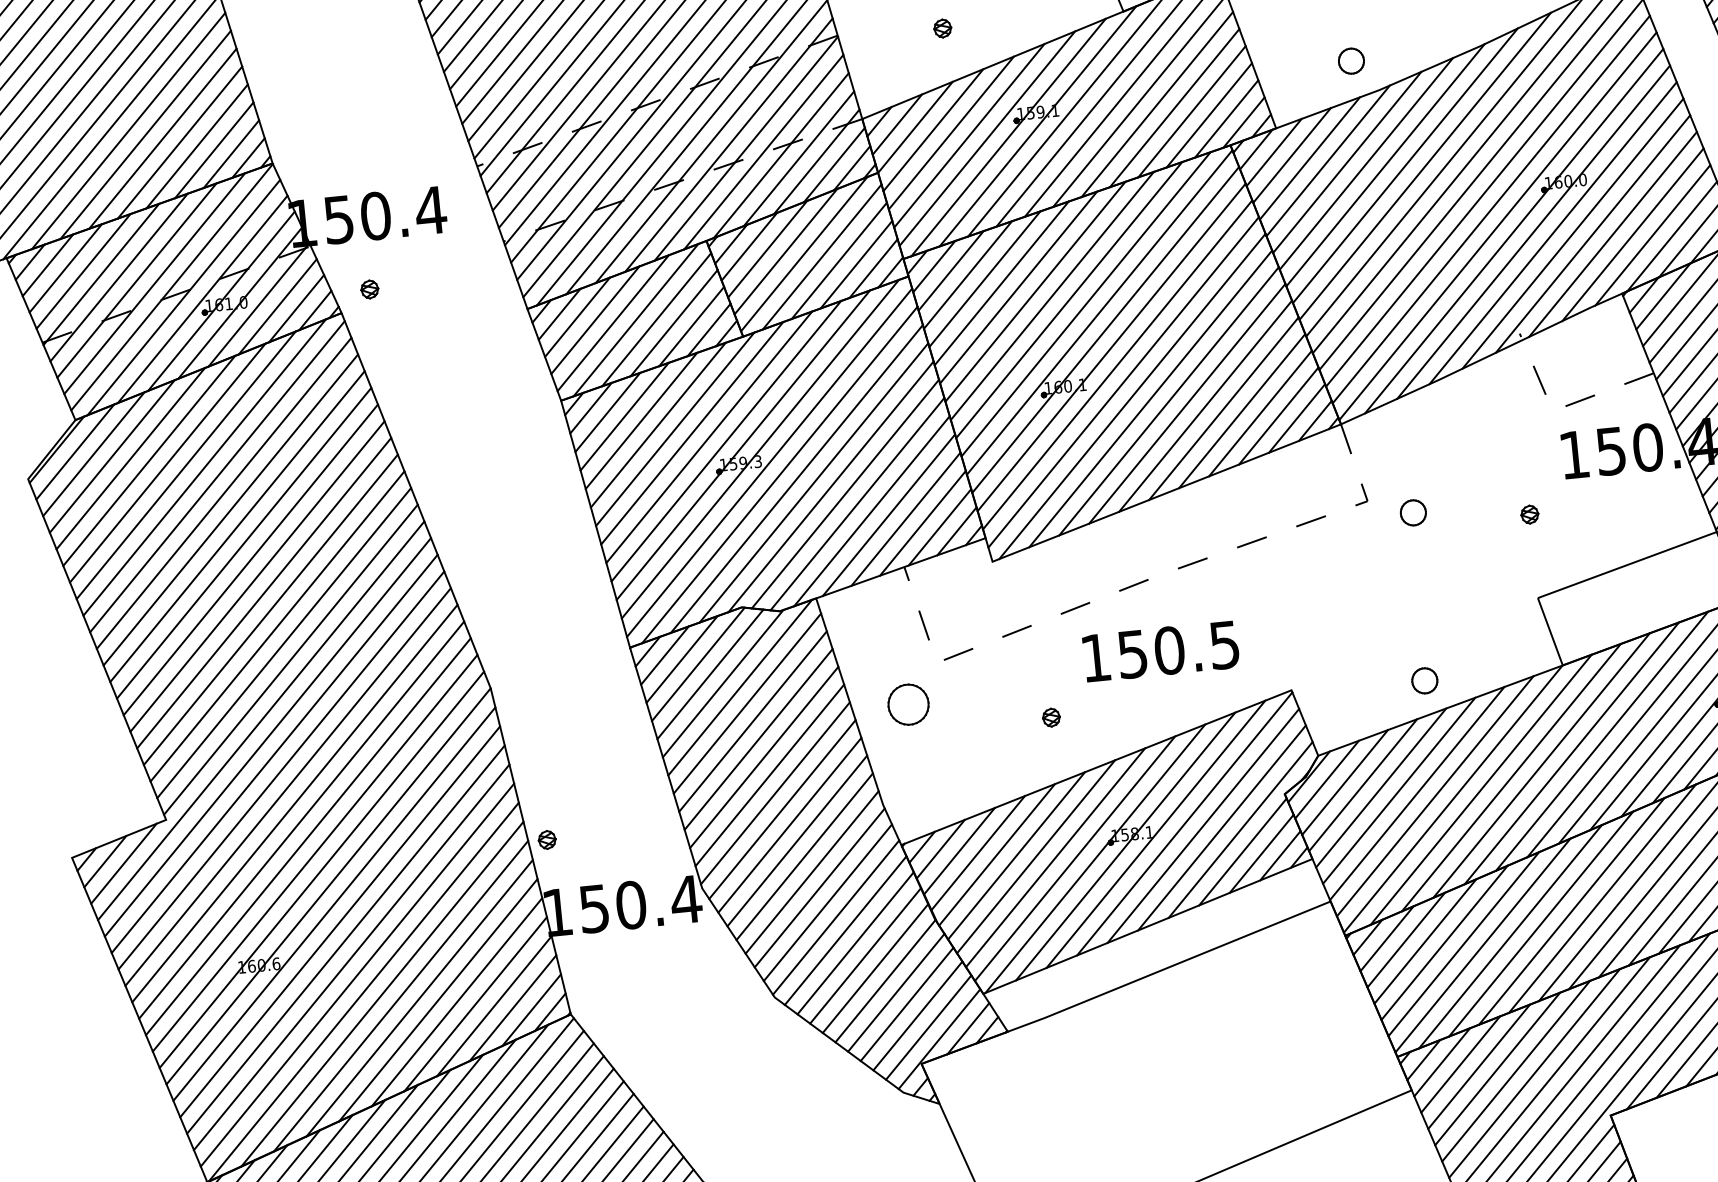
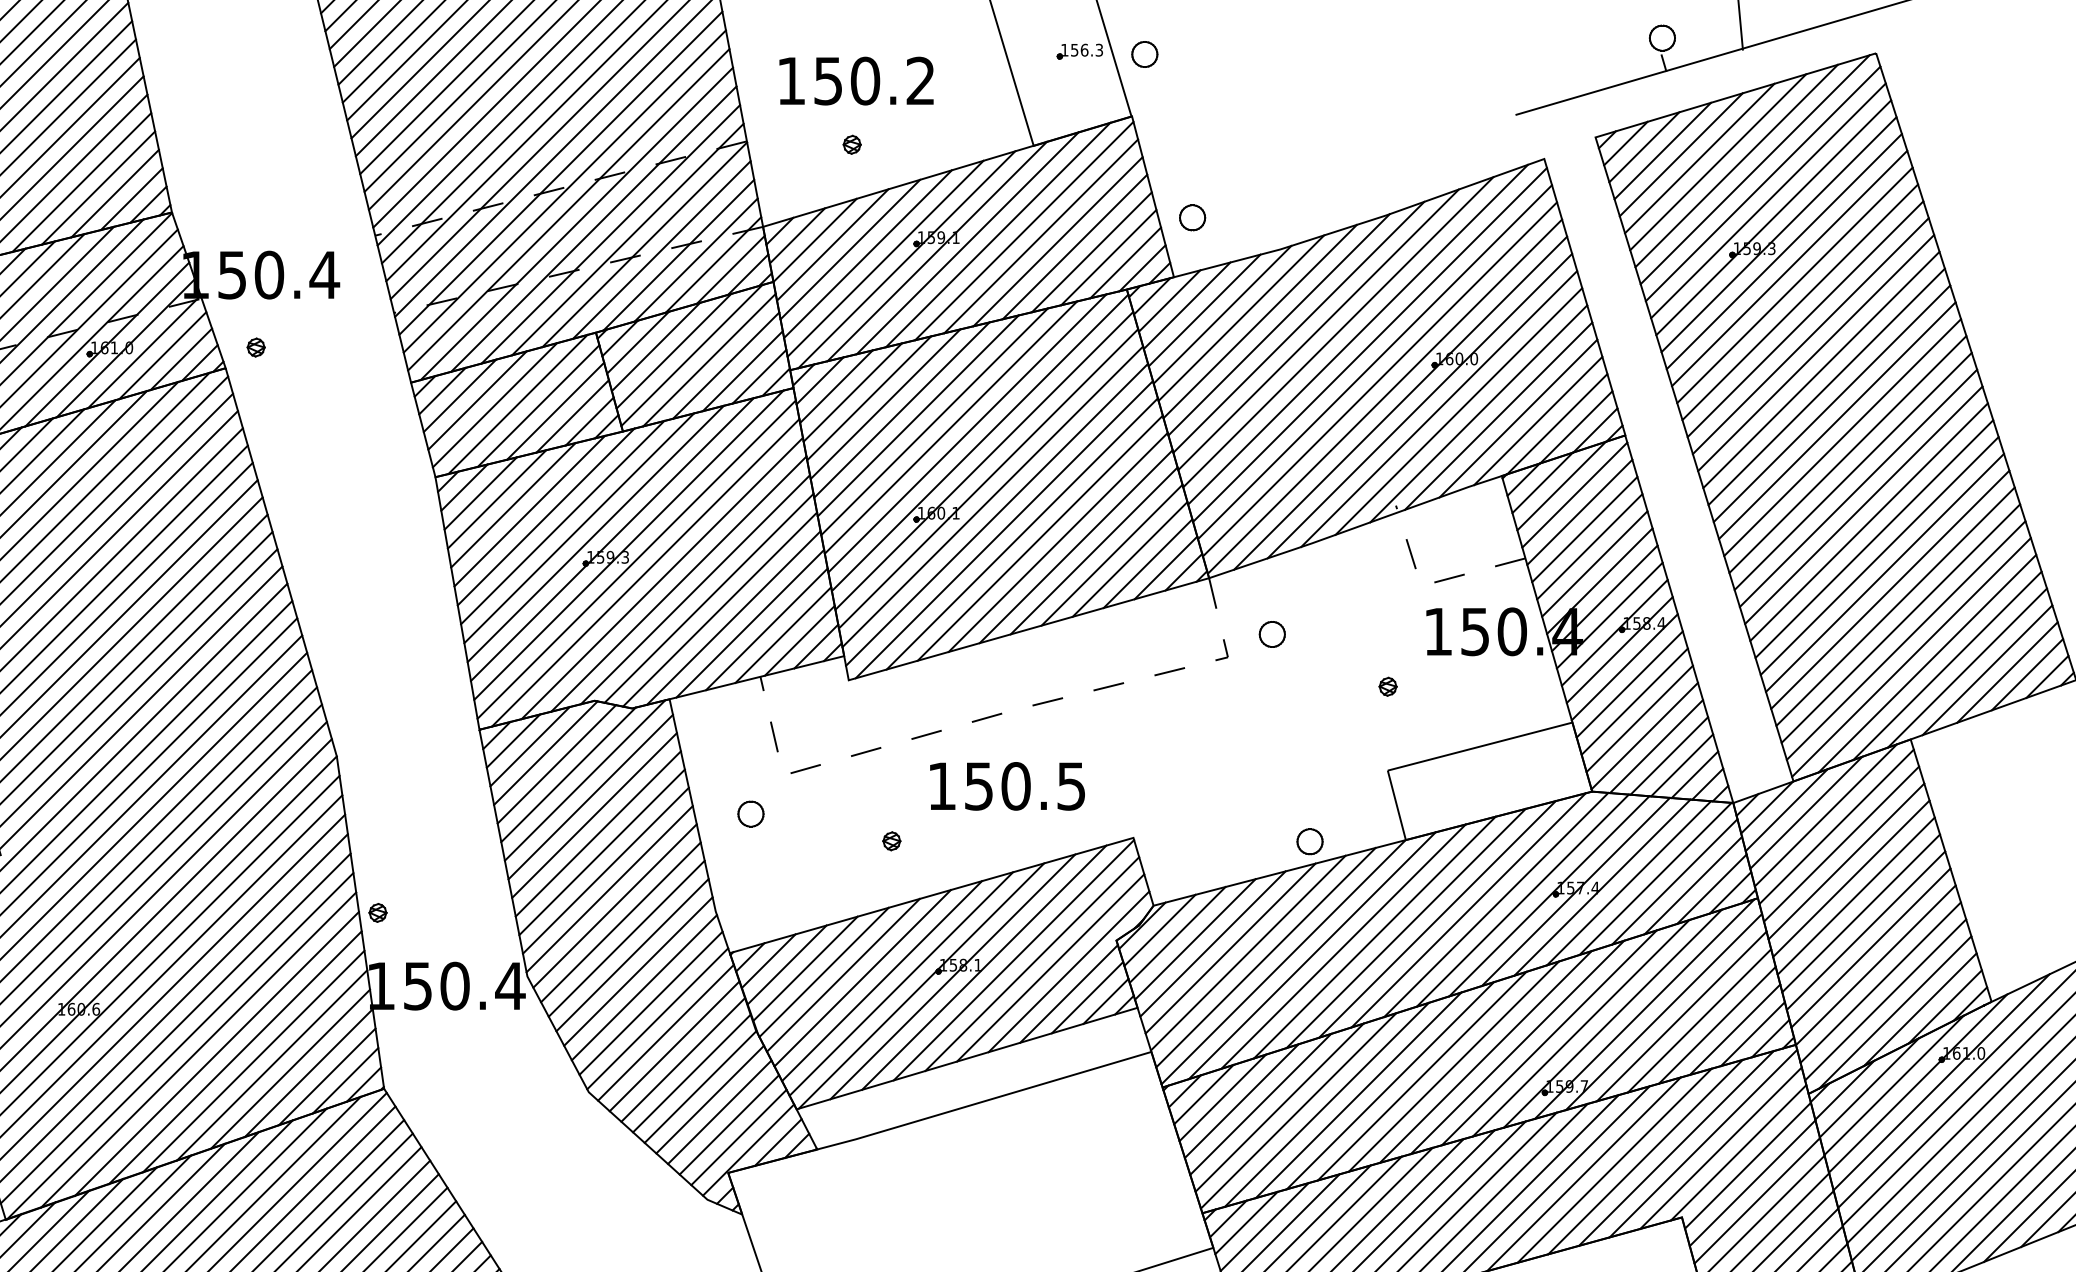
part: (1351, 60) -> (1192, 217), moved
part: (1412, 513) -> (1271, 634), moved
part: (1424, 680) -> (1309, 841), moved
part: (908, 704) -> (750, 813), size x0.62

